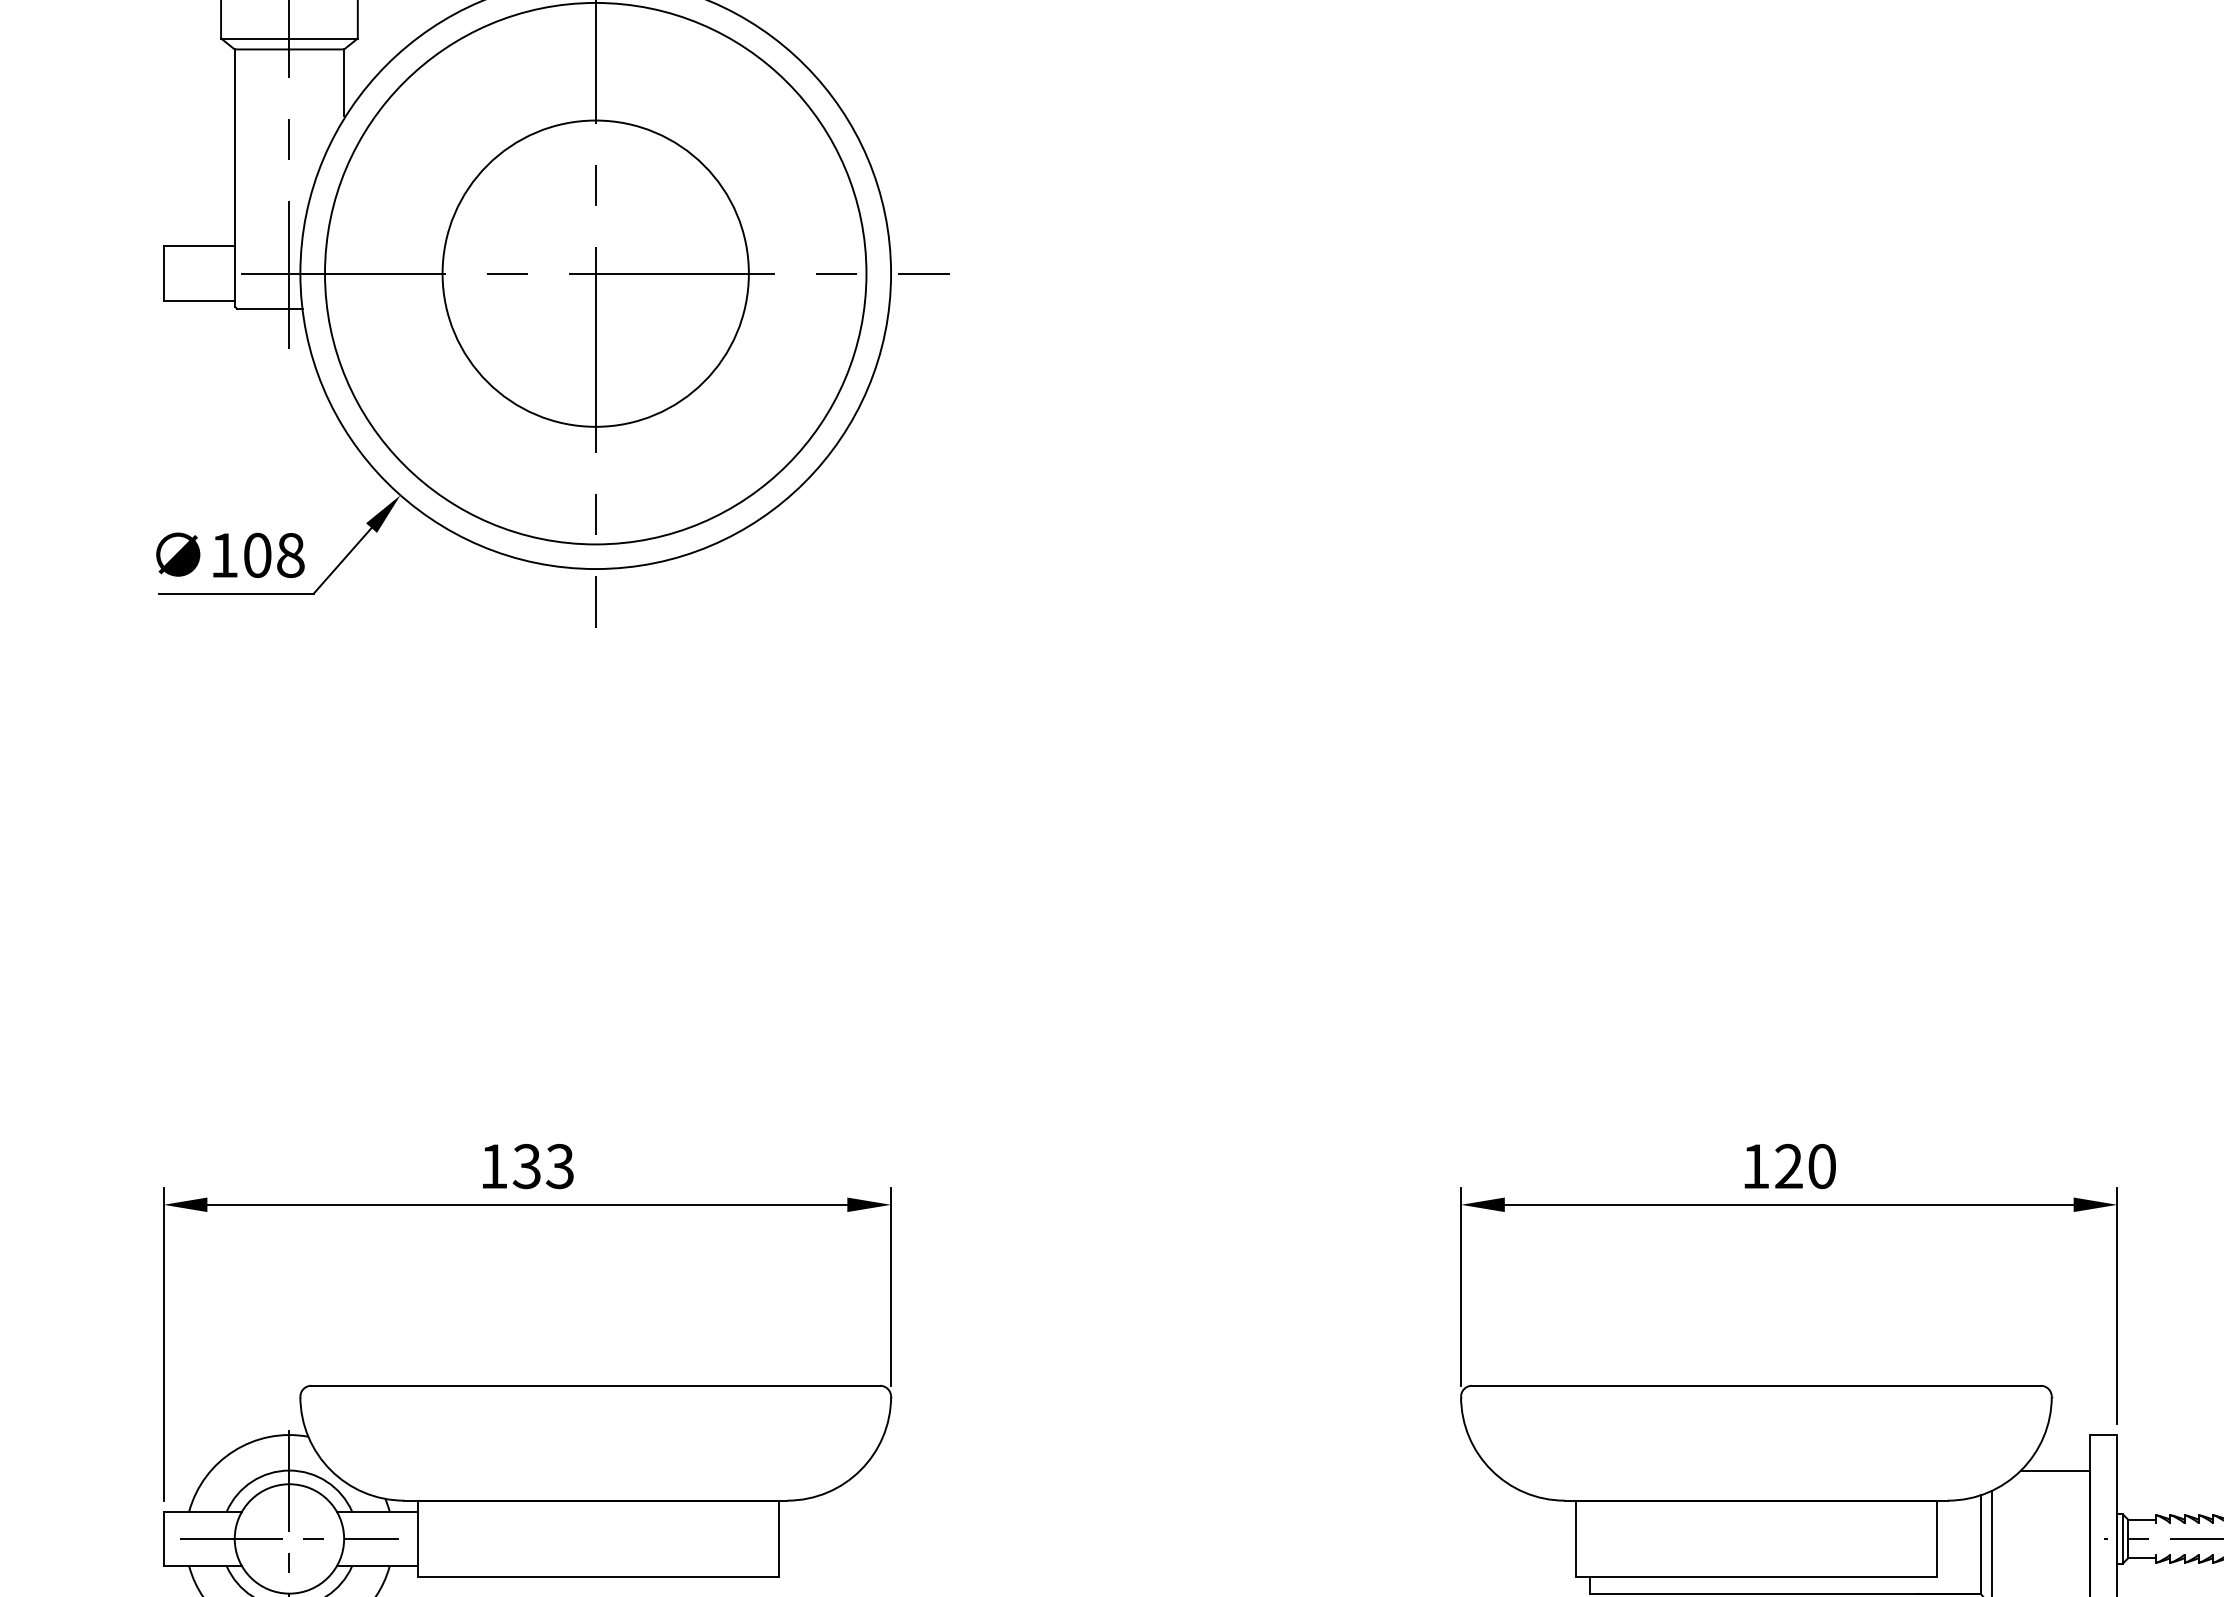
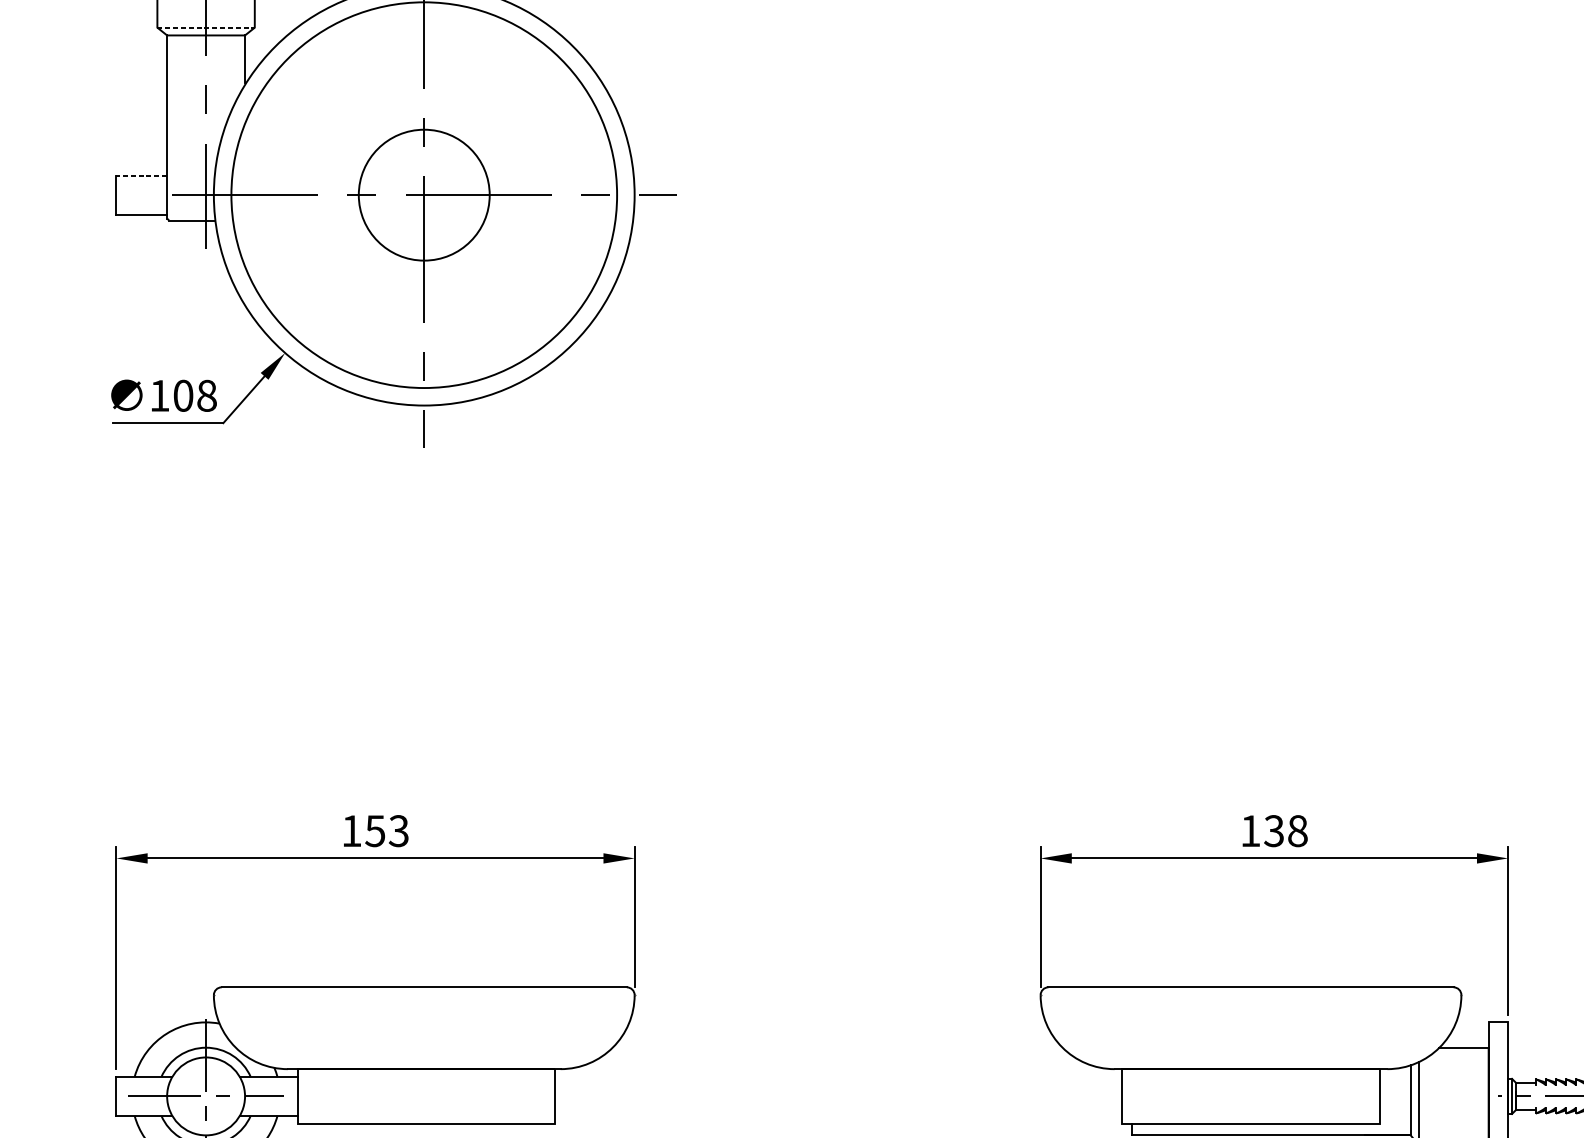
line: (289, 38) -> (206, 27), solid -> dashed
line: (199, 246) -> (142, 175), solid -> dashed
circle: (595, 273) -> (424, 195), size x0.6
text: (526, 1165) -> (374, 830), 133 -> 153
text: (1805, 1166) -> (1285, 831), 120 -> 138

